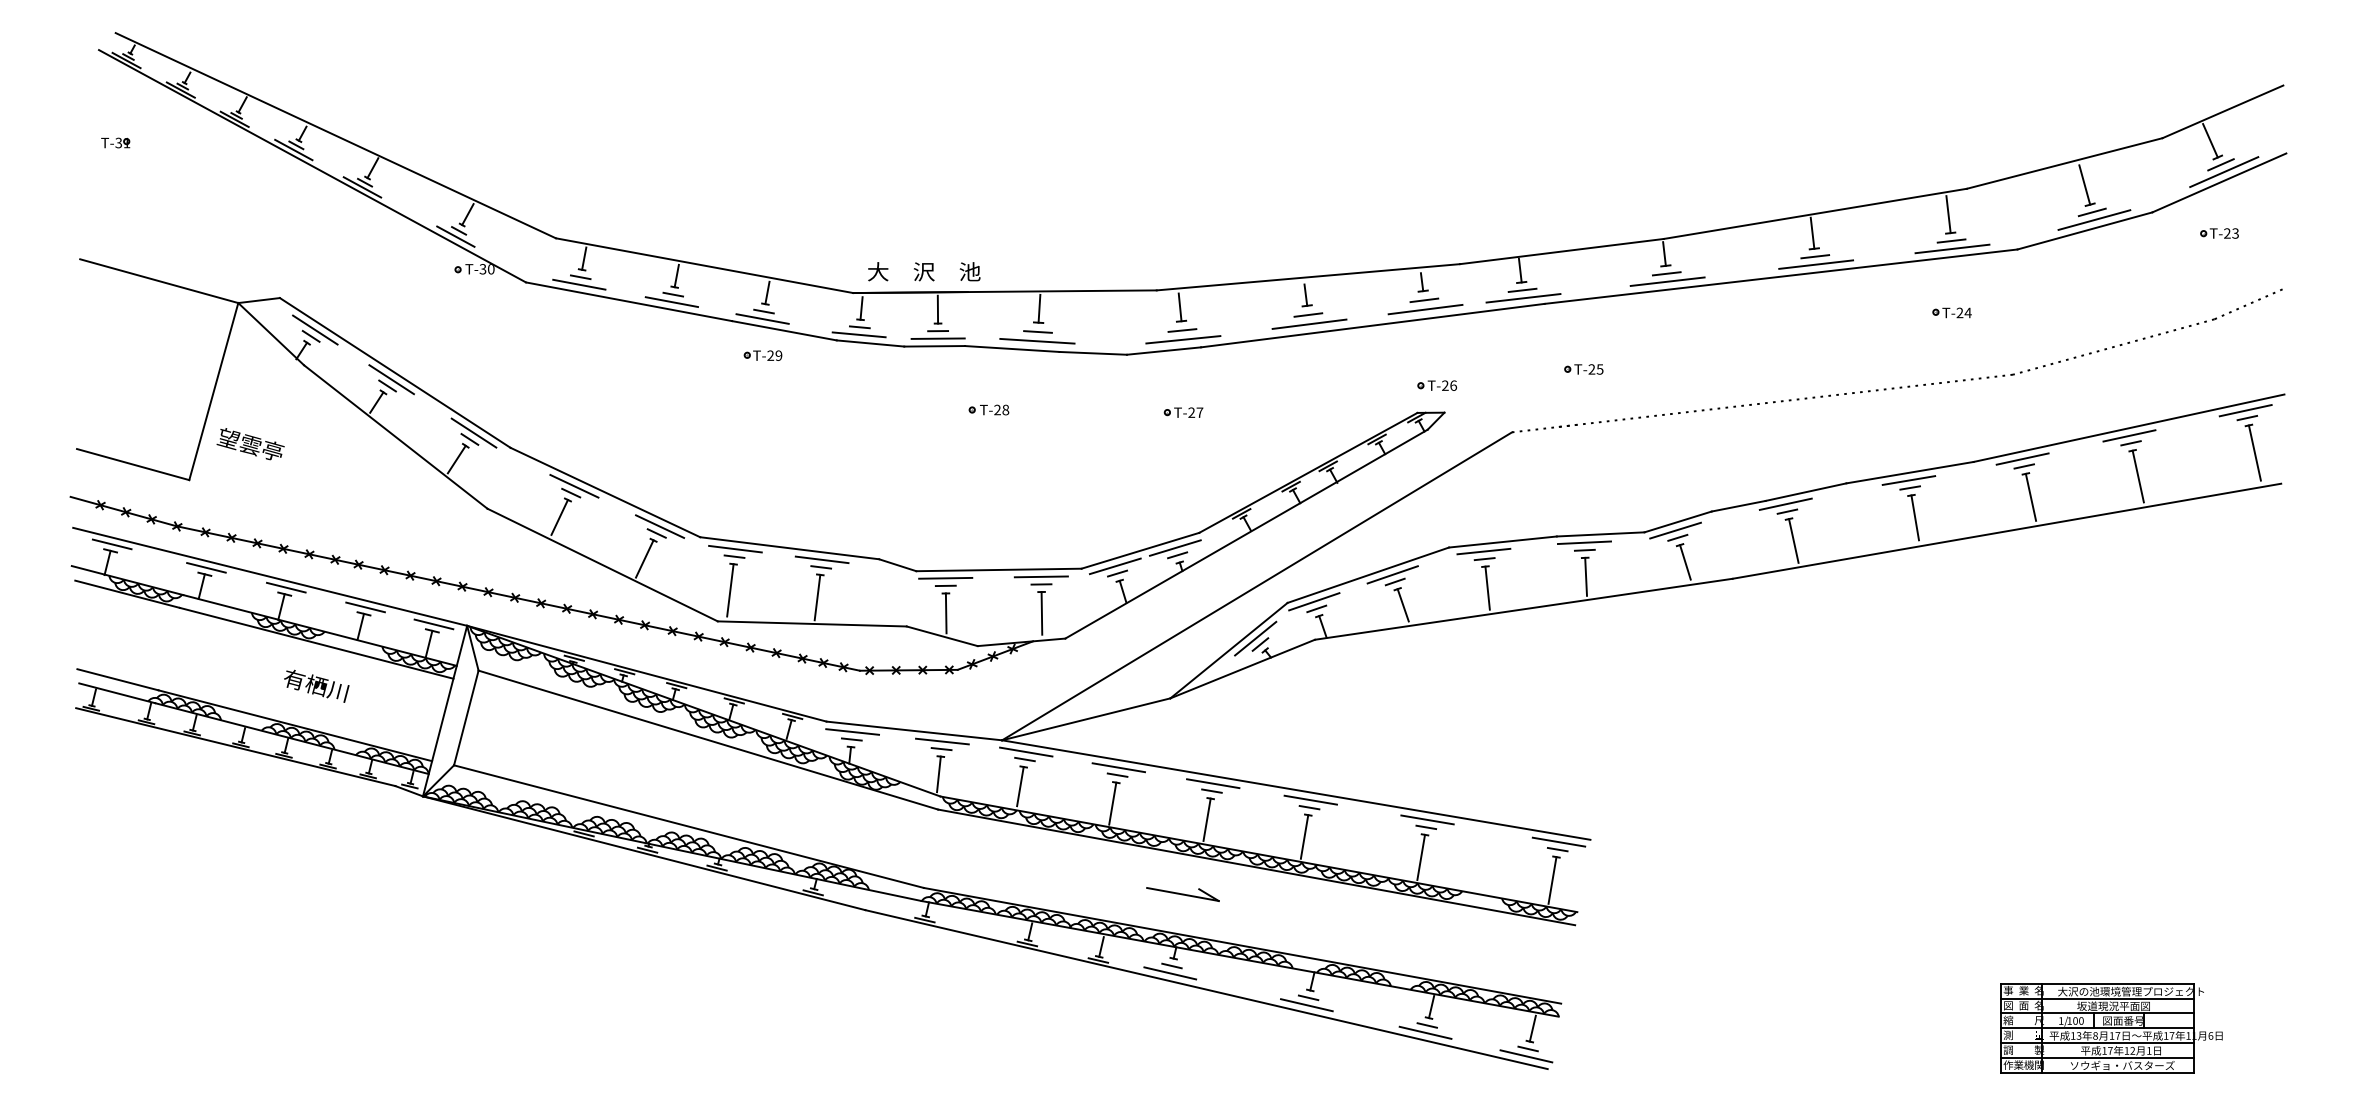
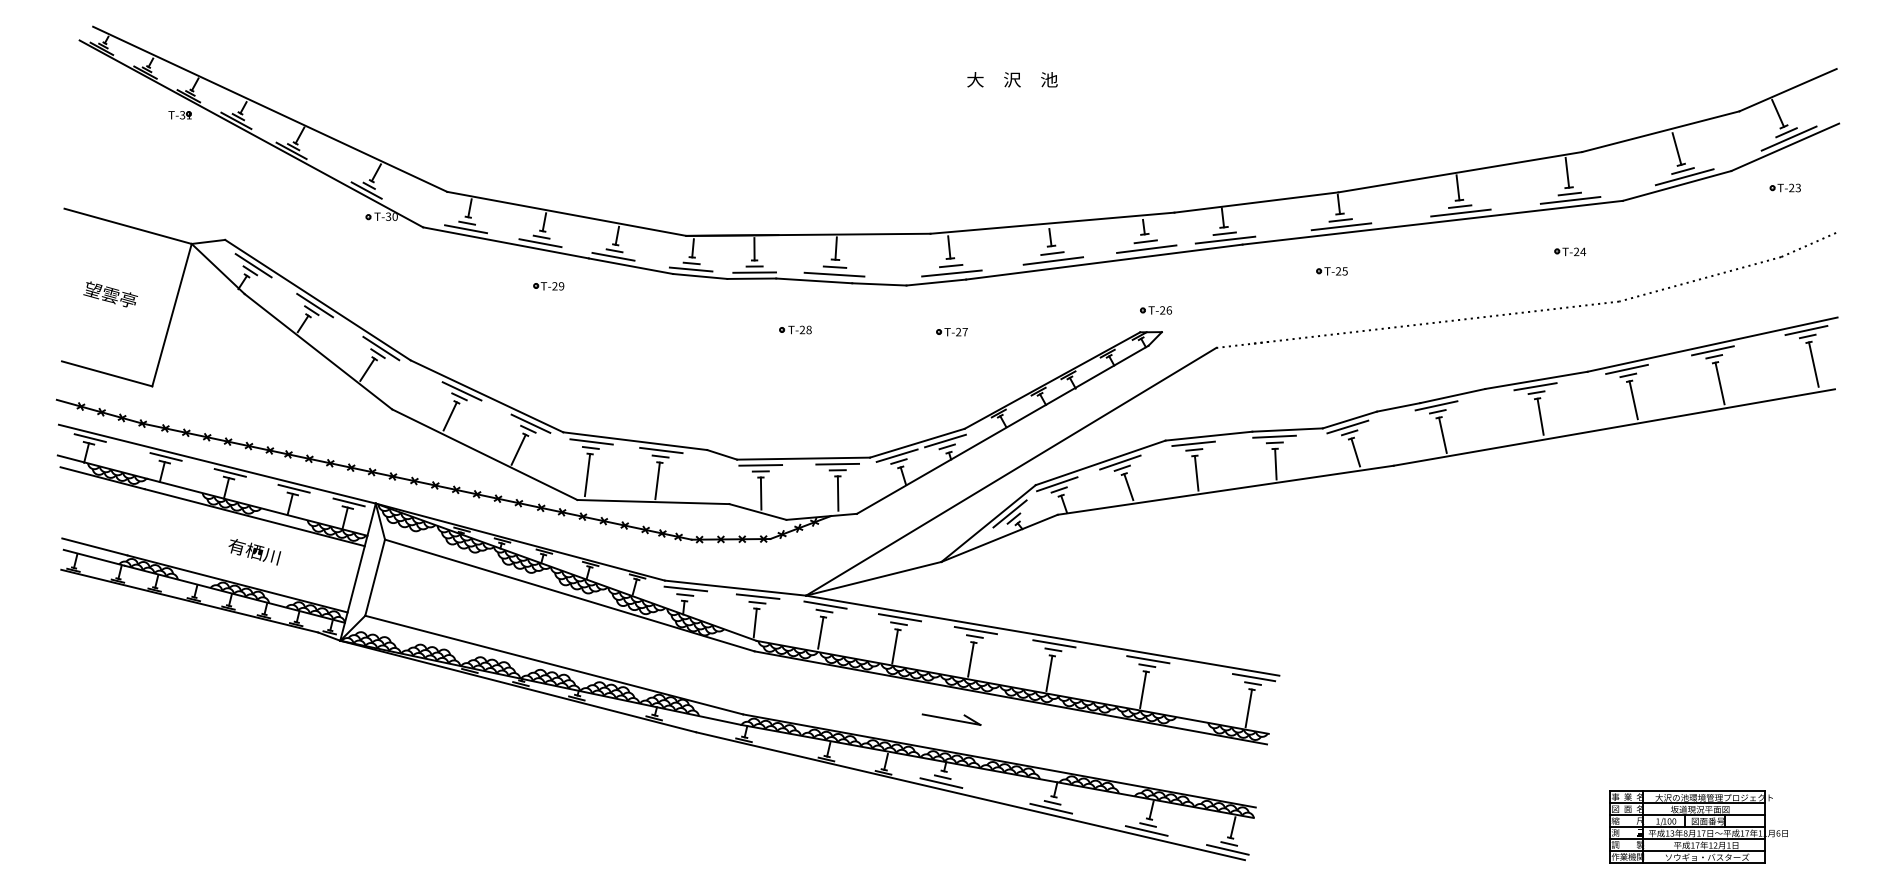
part: (114, 143) -> (179, 115), moved
text: (924, 271) -> (1012, 79), moved
part: (762, 355) -> (548, 286), moved
part: (1583, 369) -> (1331, 271), moved
text: (250, 444) -> (110, 294), moved

